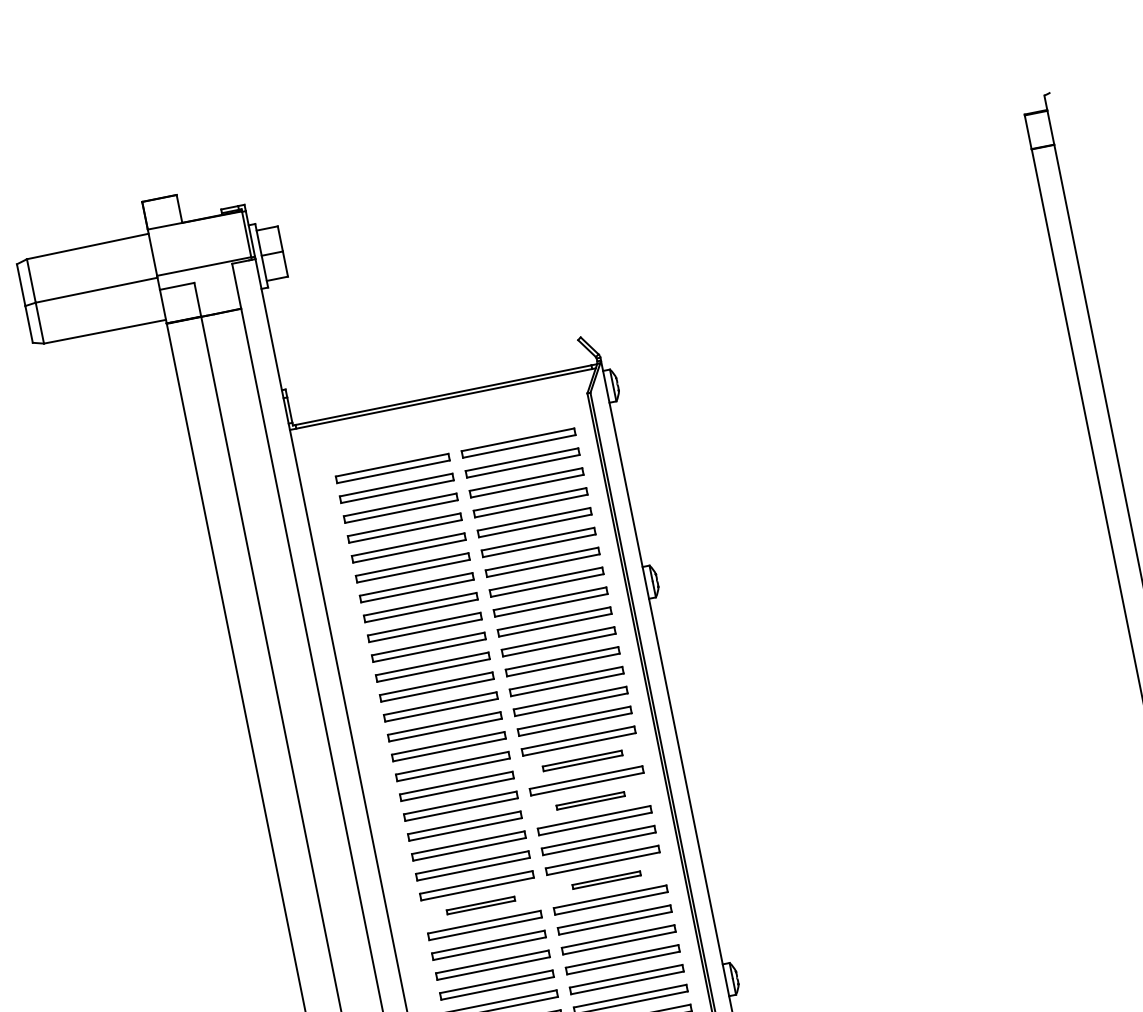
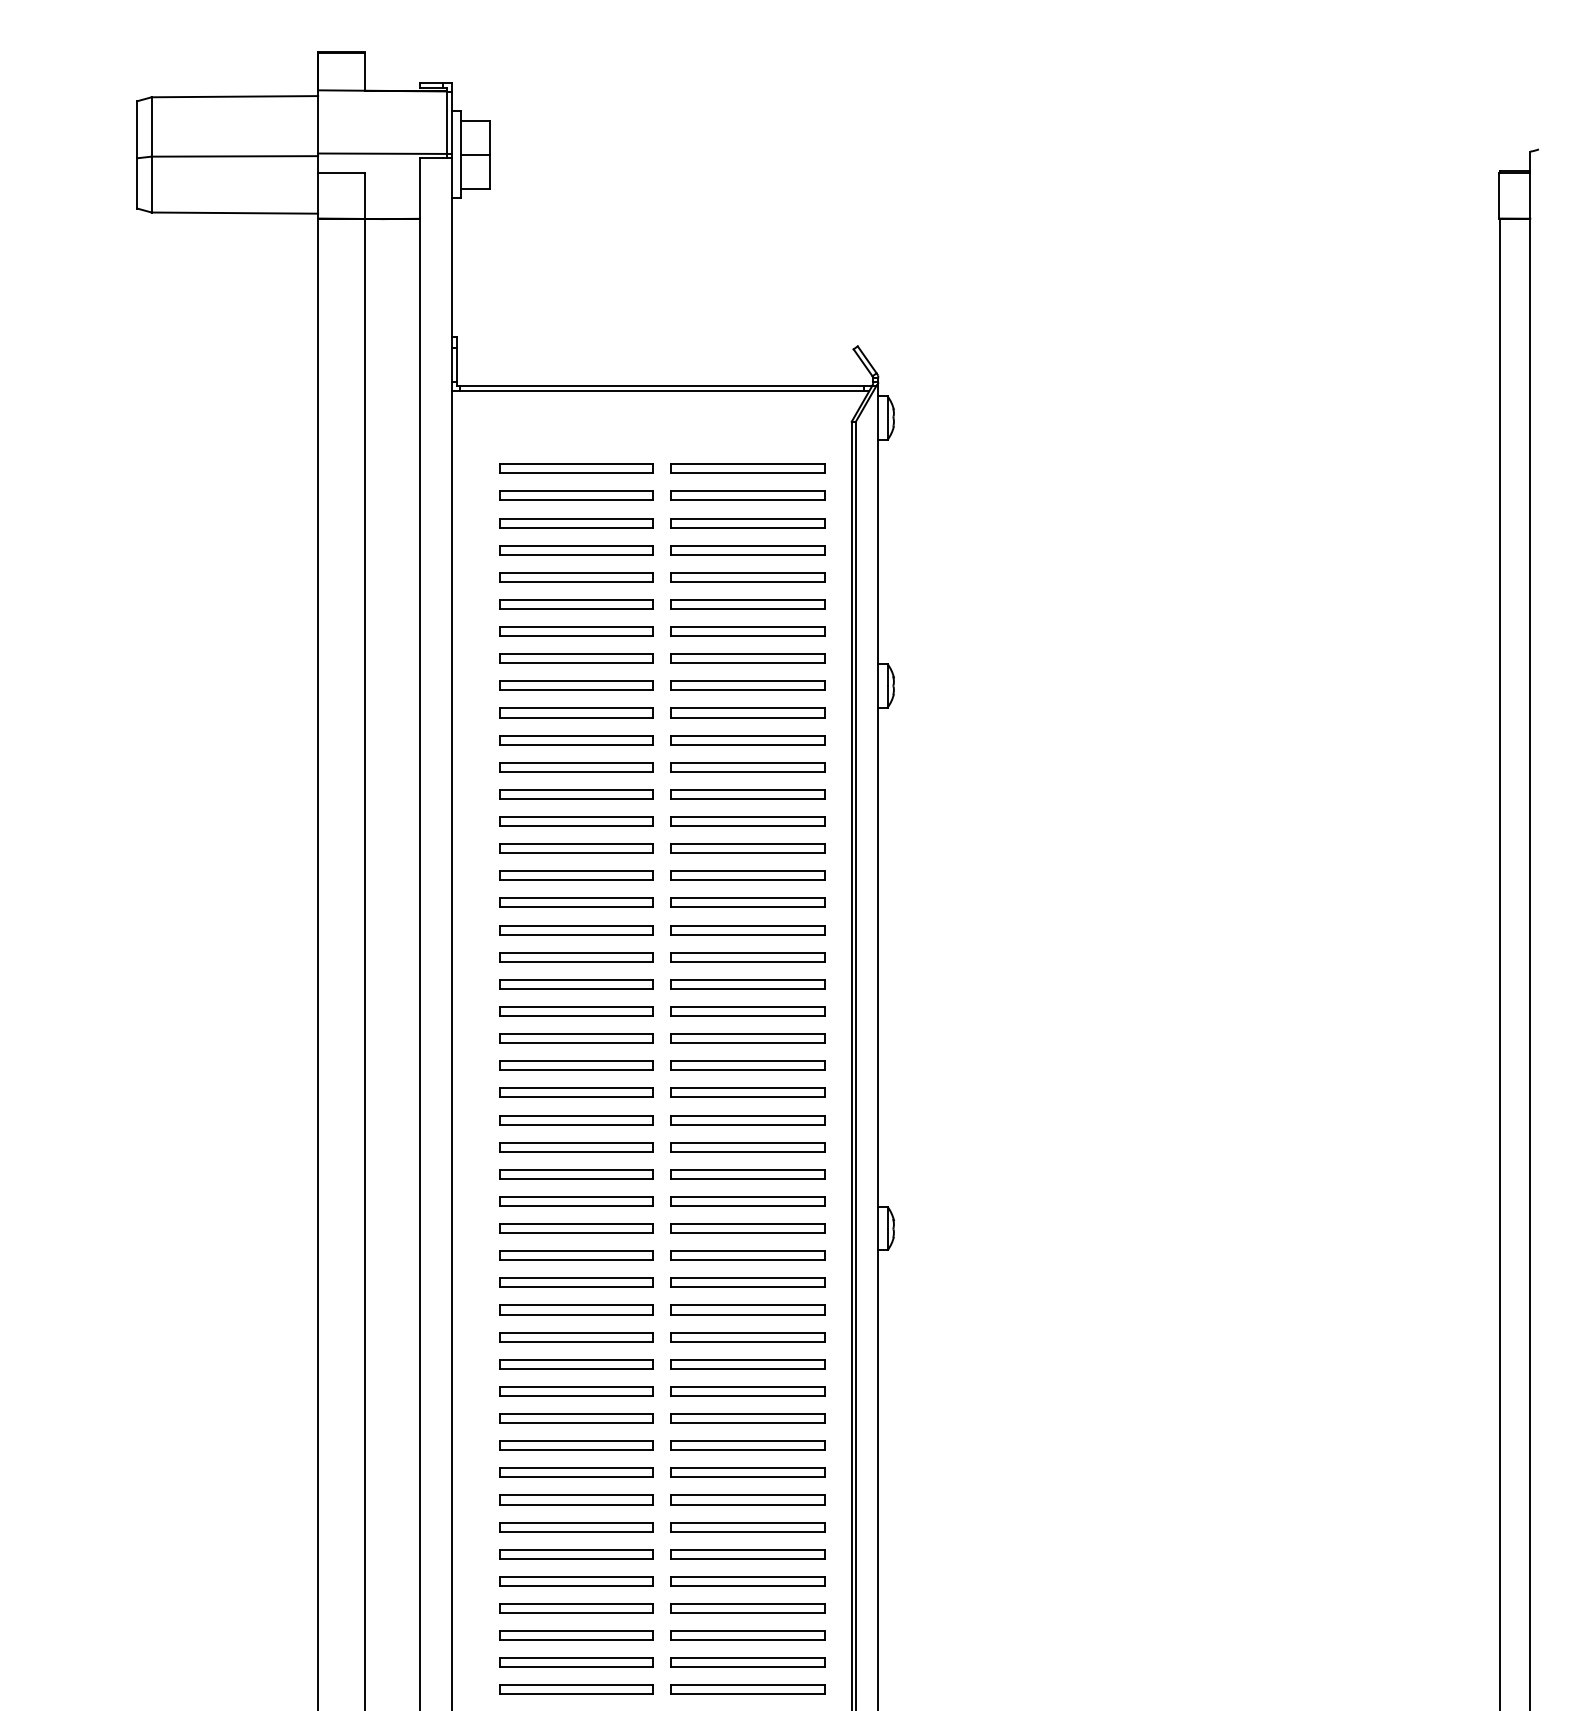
part: (582, 760) -> (747, 902), size x1.43
part: (590, 801) -> (747, 957), size x1.67
part: (606, 880) -> (747, 1065), size x1.67
part: (480, 905) -> (576, 1065), size x1.67

